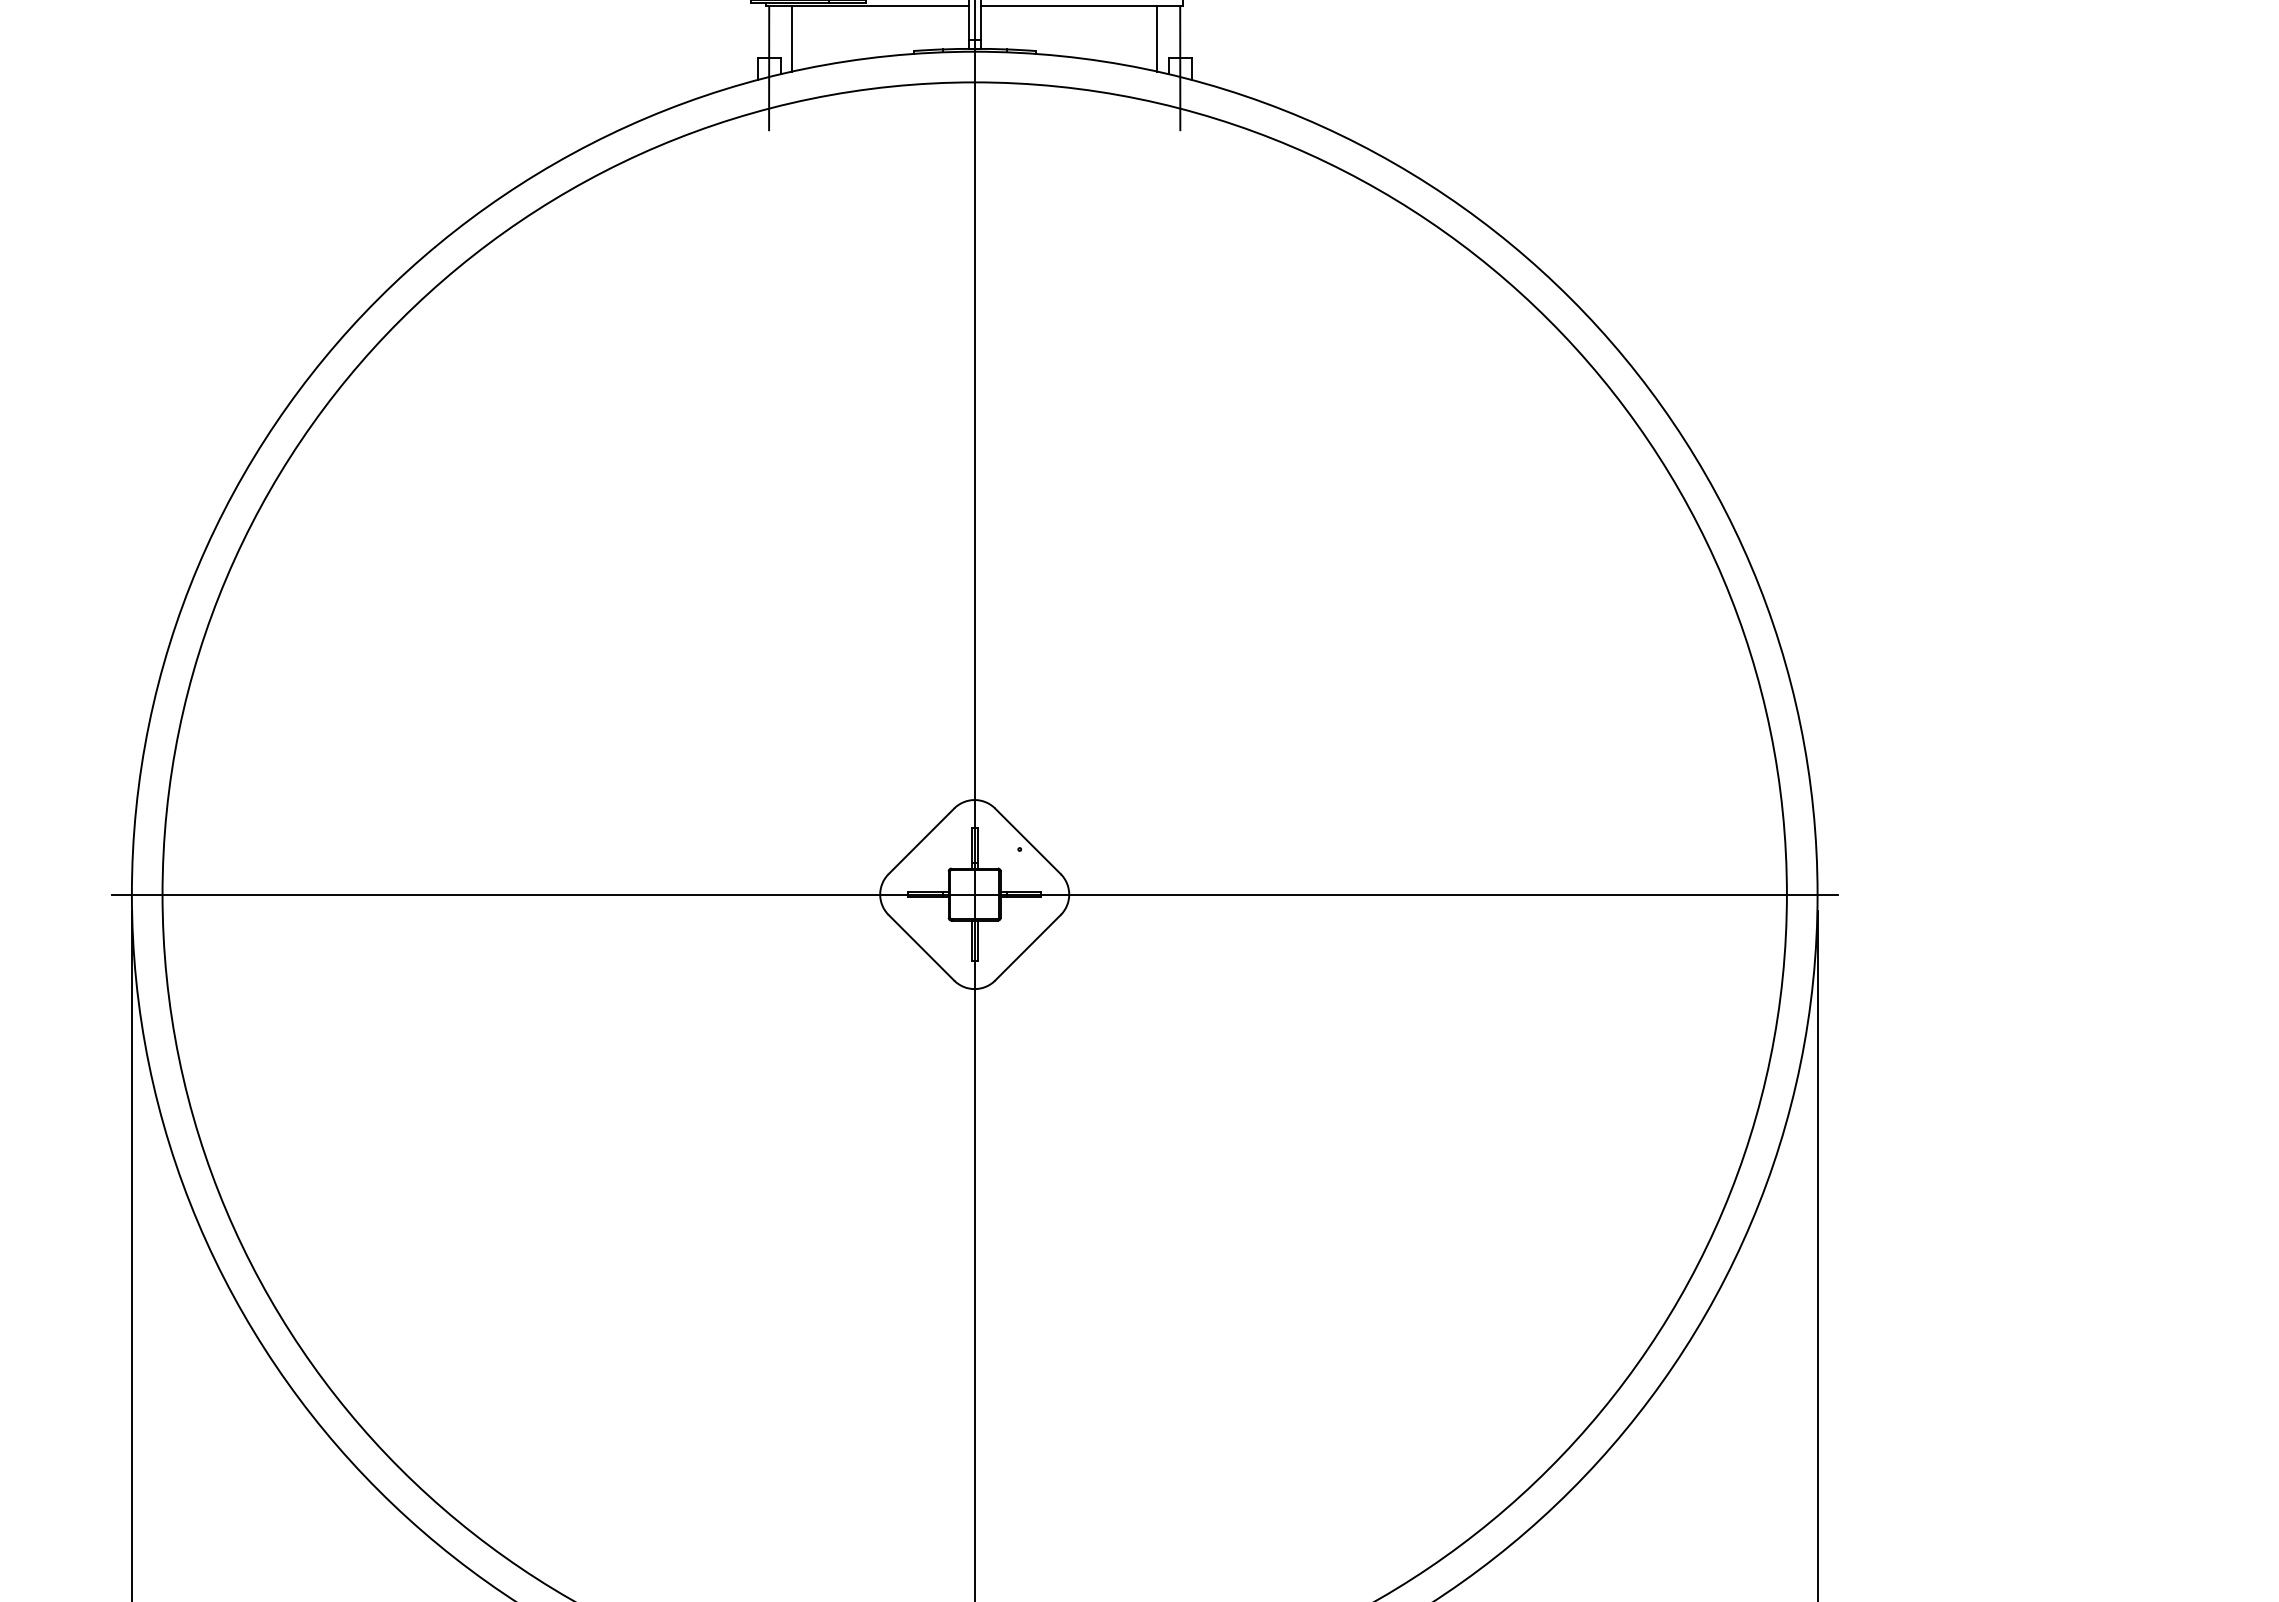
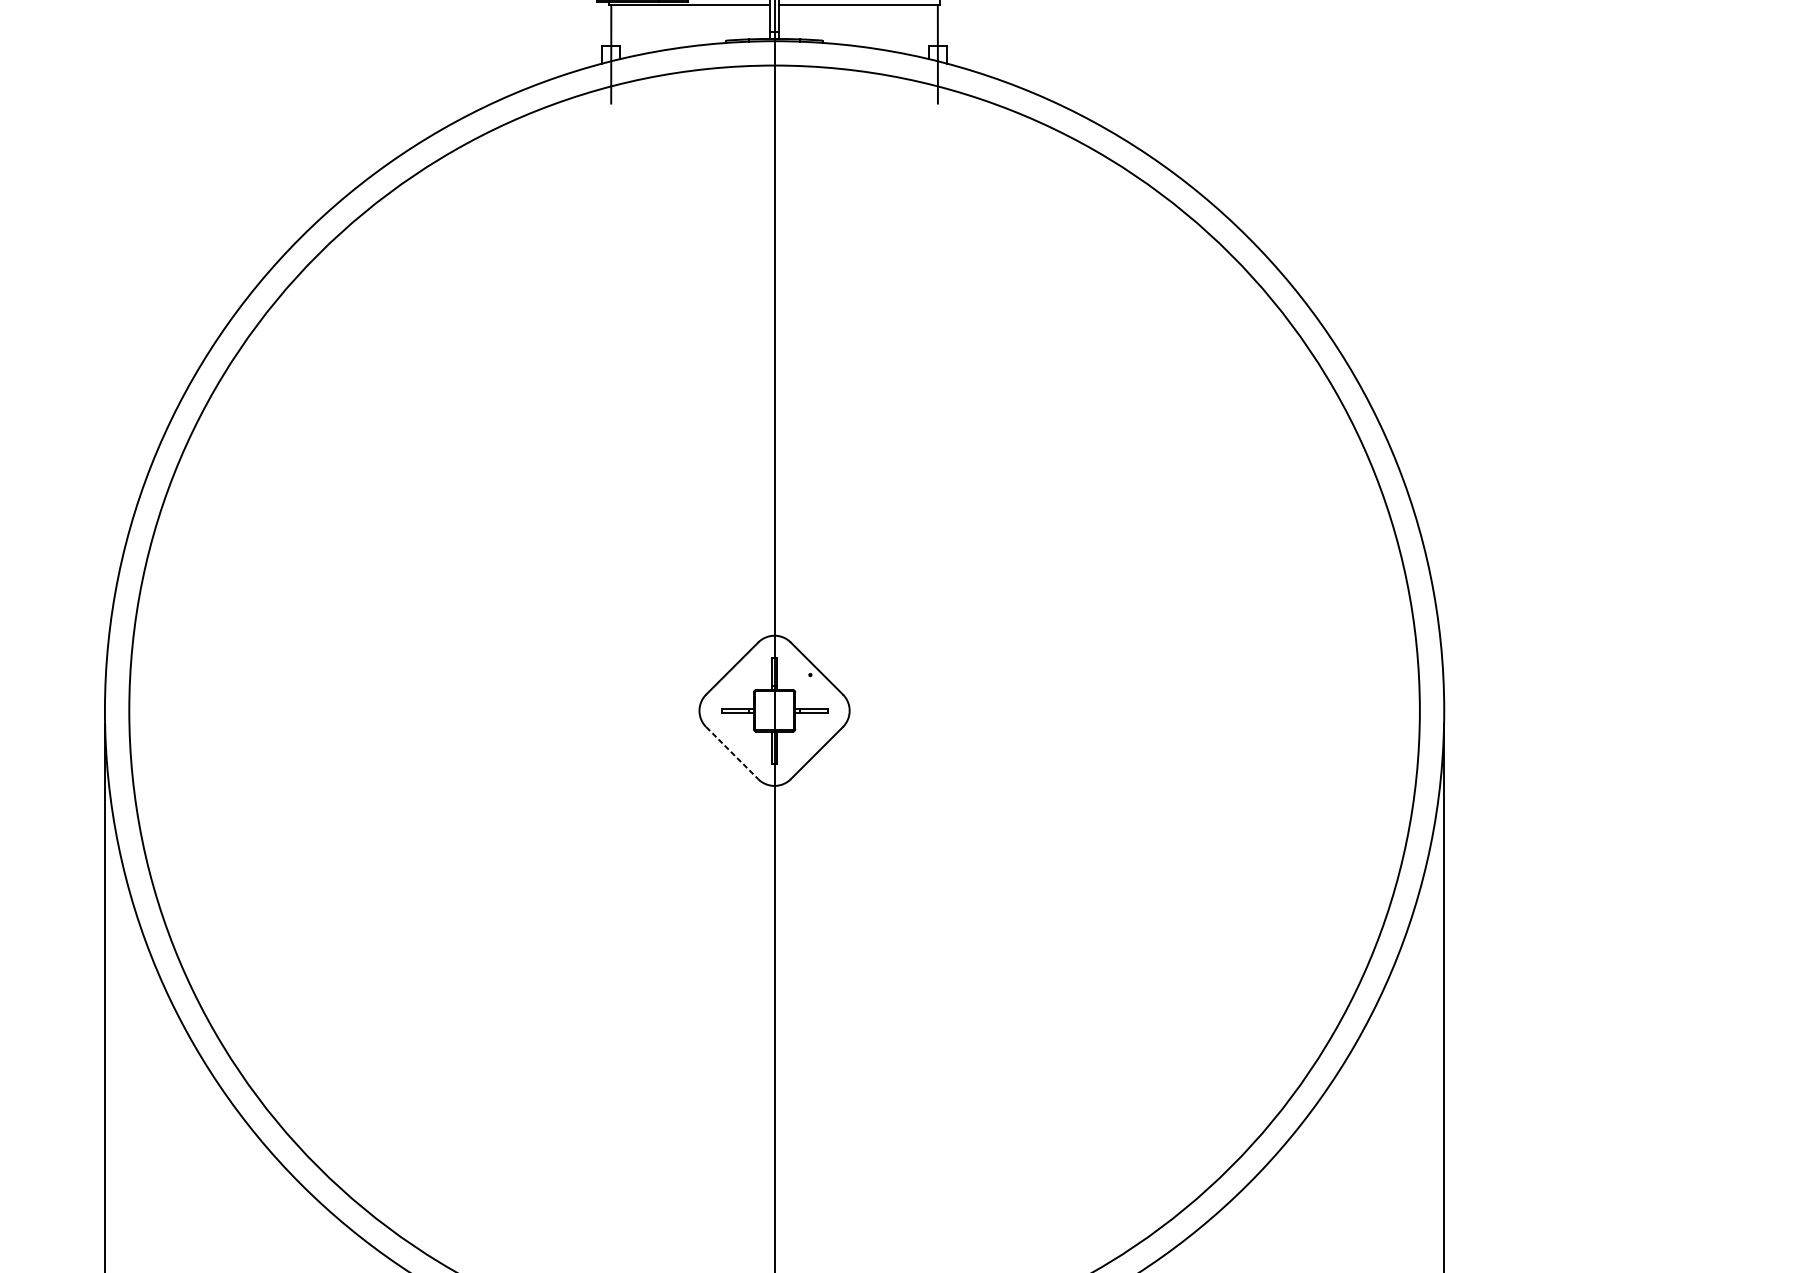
line: (792, 38) -> (629, 30), removed
line: (1157, 38) -> (919, 30), removed
line: (974, 894) -> (774, 710), removed
line: (921, 948) -> (732, 753), solid -> dashed

